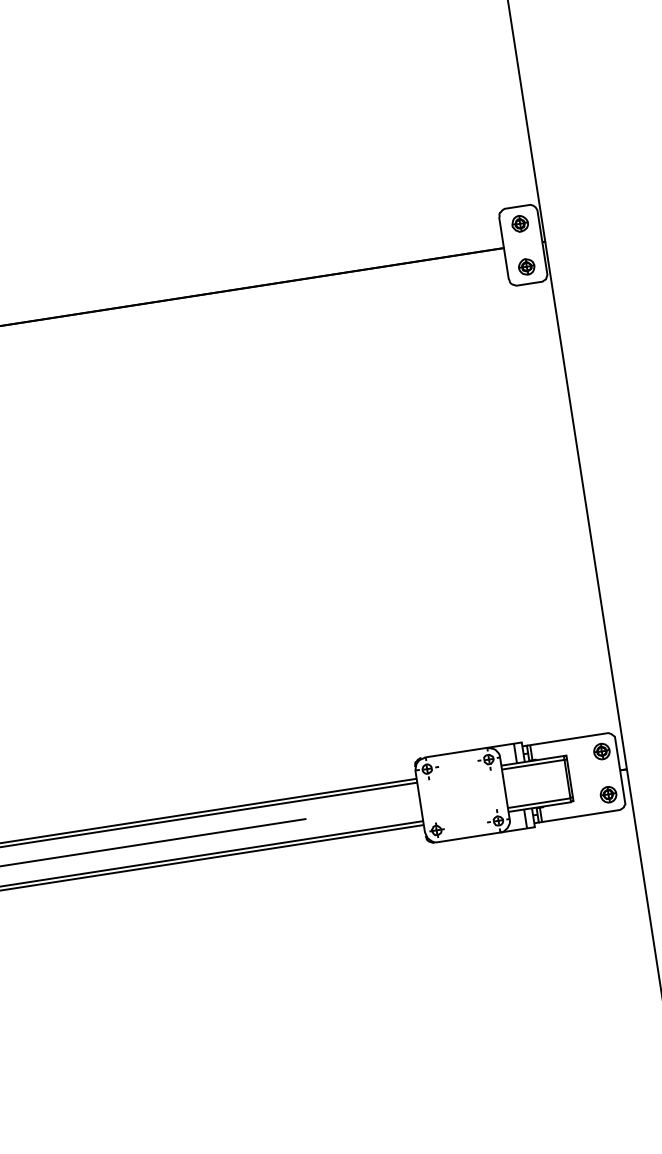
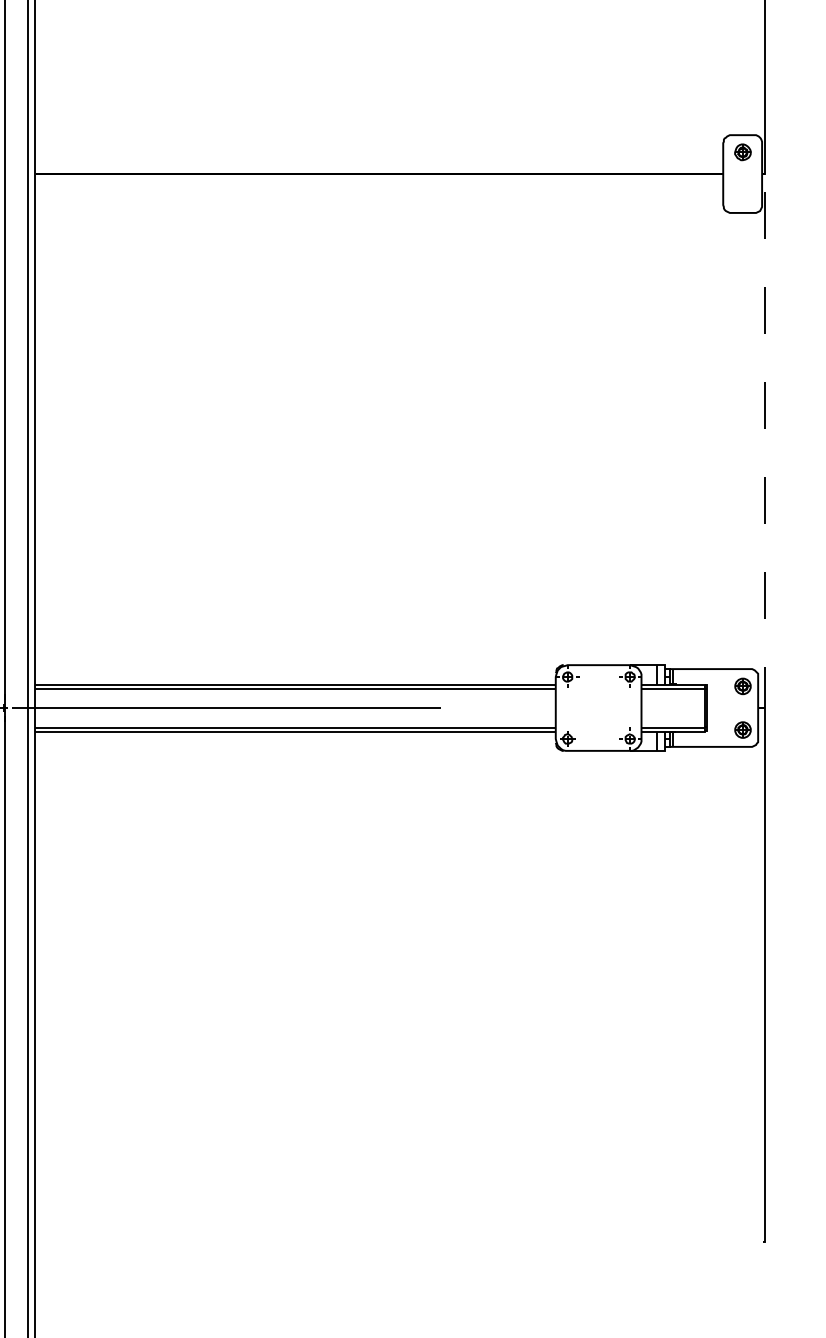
part: (526, 266) -> (742, 195), removed
line: (587, 509) -> (765, 444), solid -> dashed

